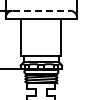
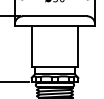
line: (41, 10) -> (55, 16), dashed -> solid

